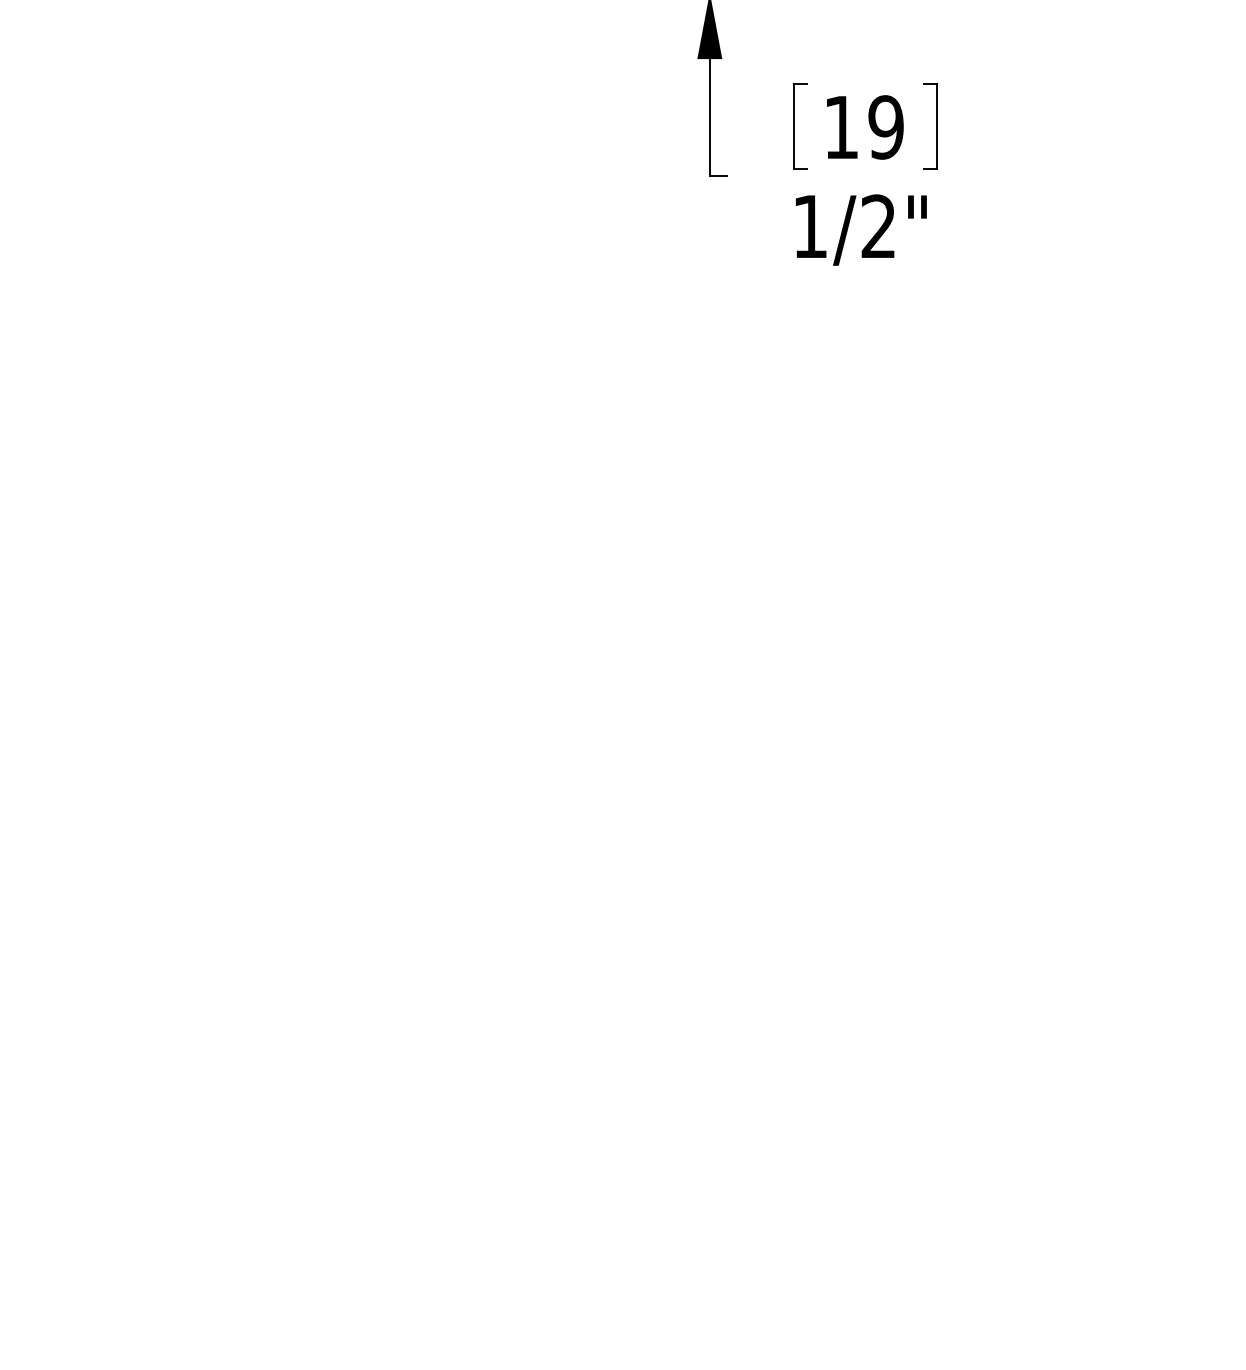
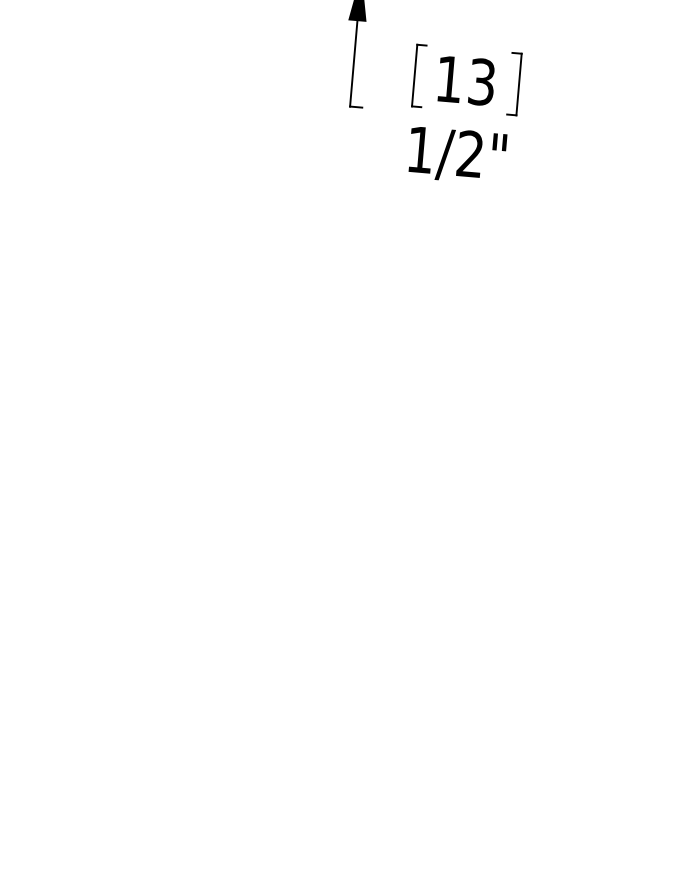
text: (885, 127) -> (481, 82), 19 -> 13

